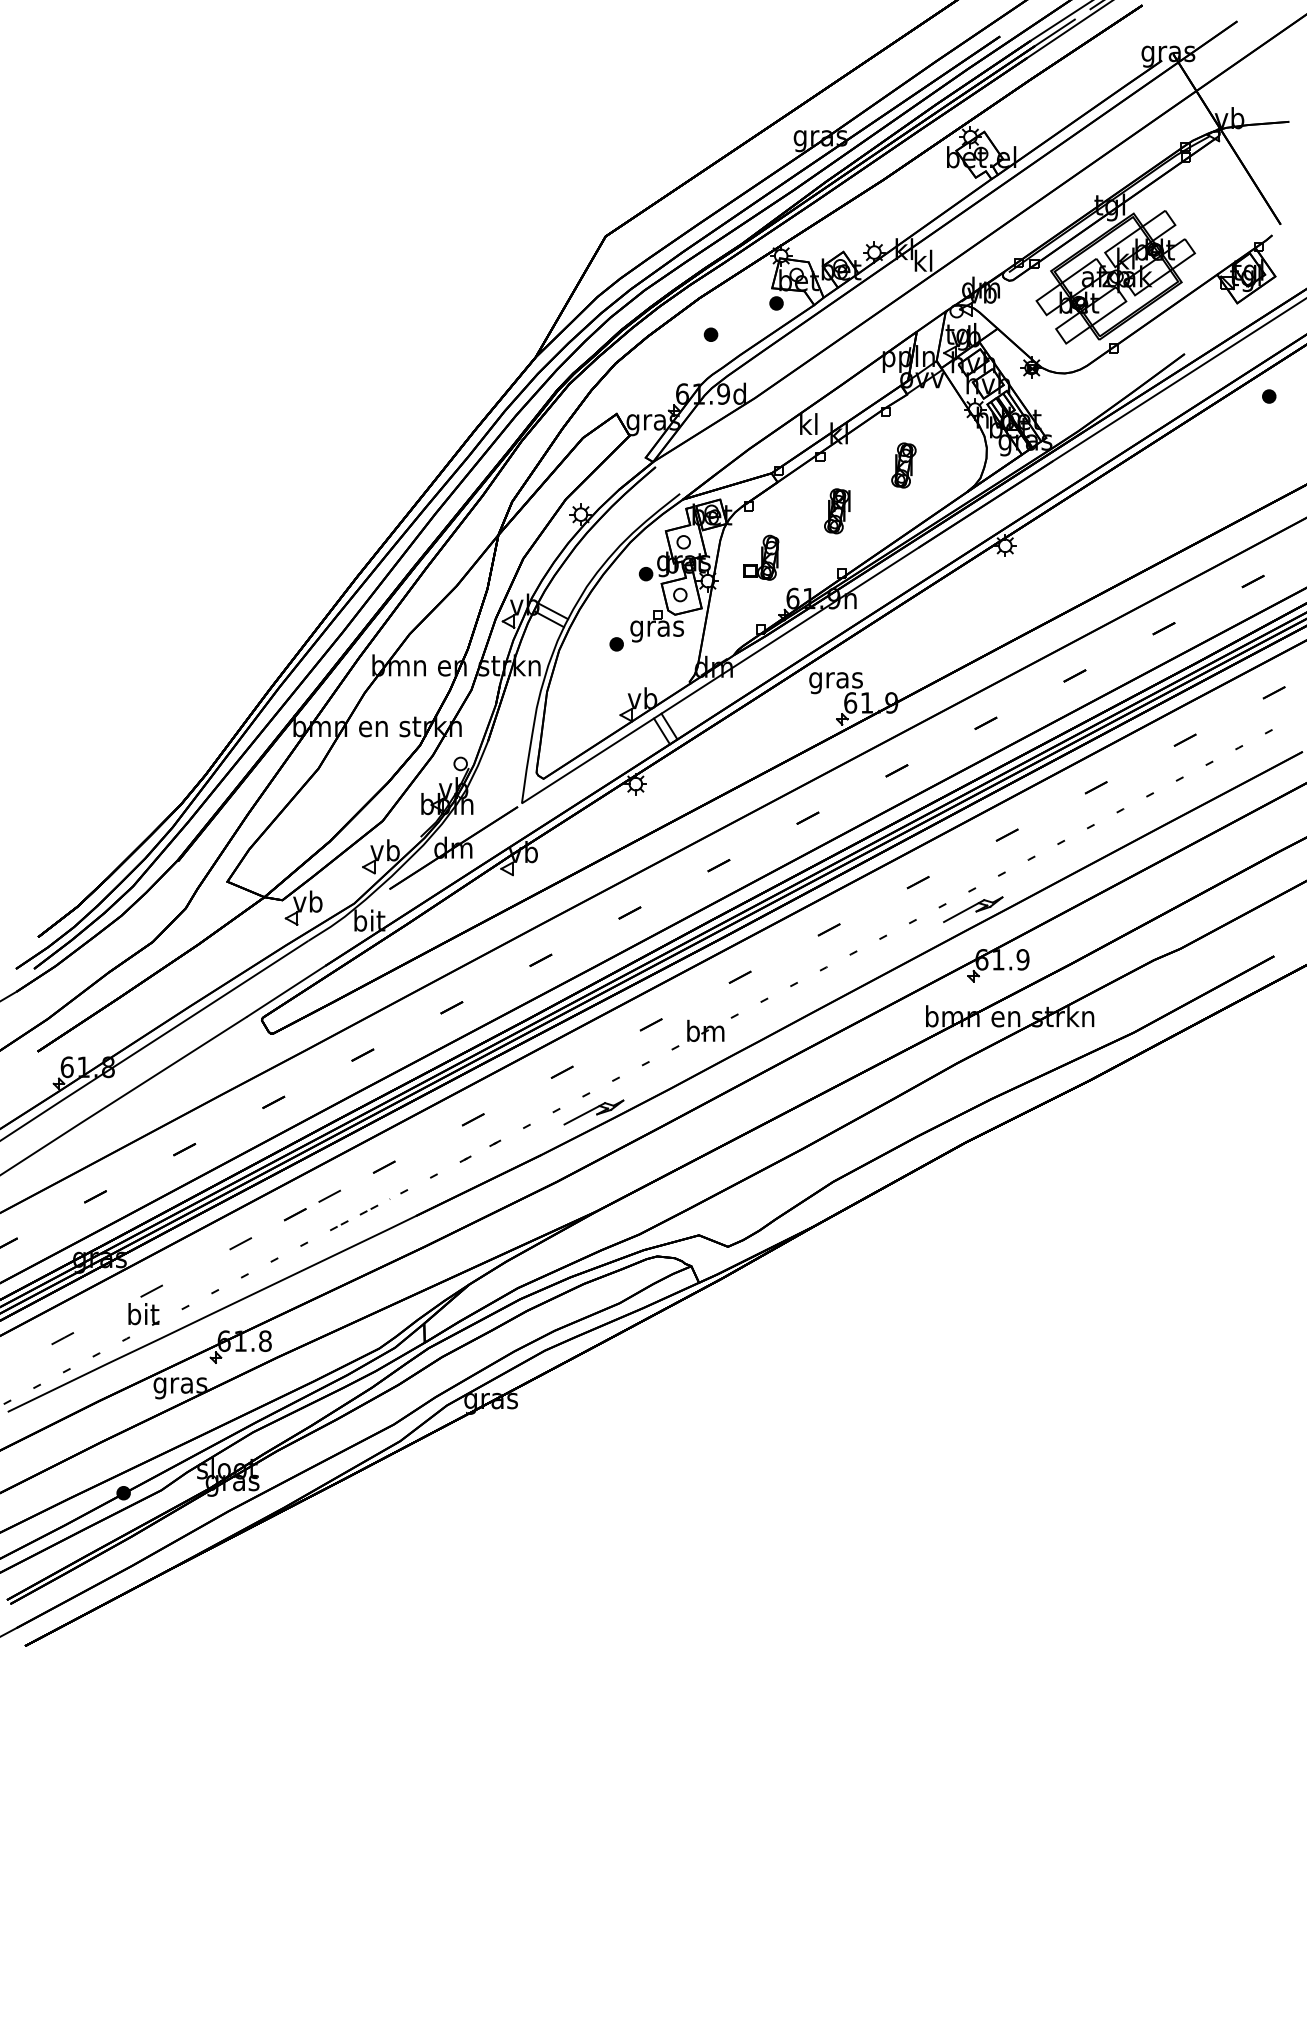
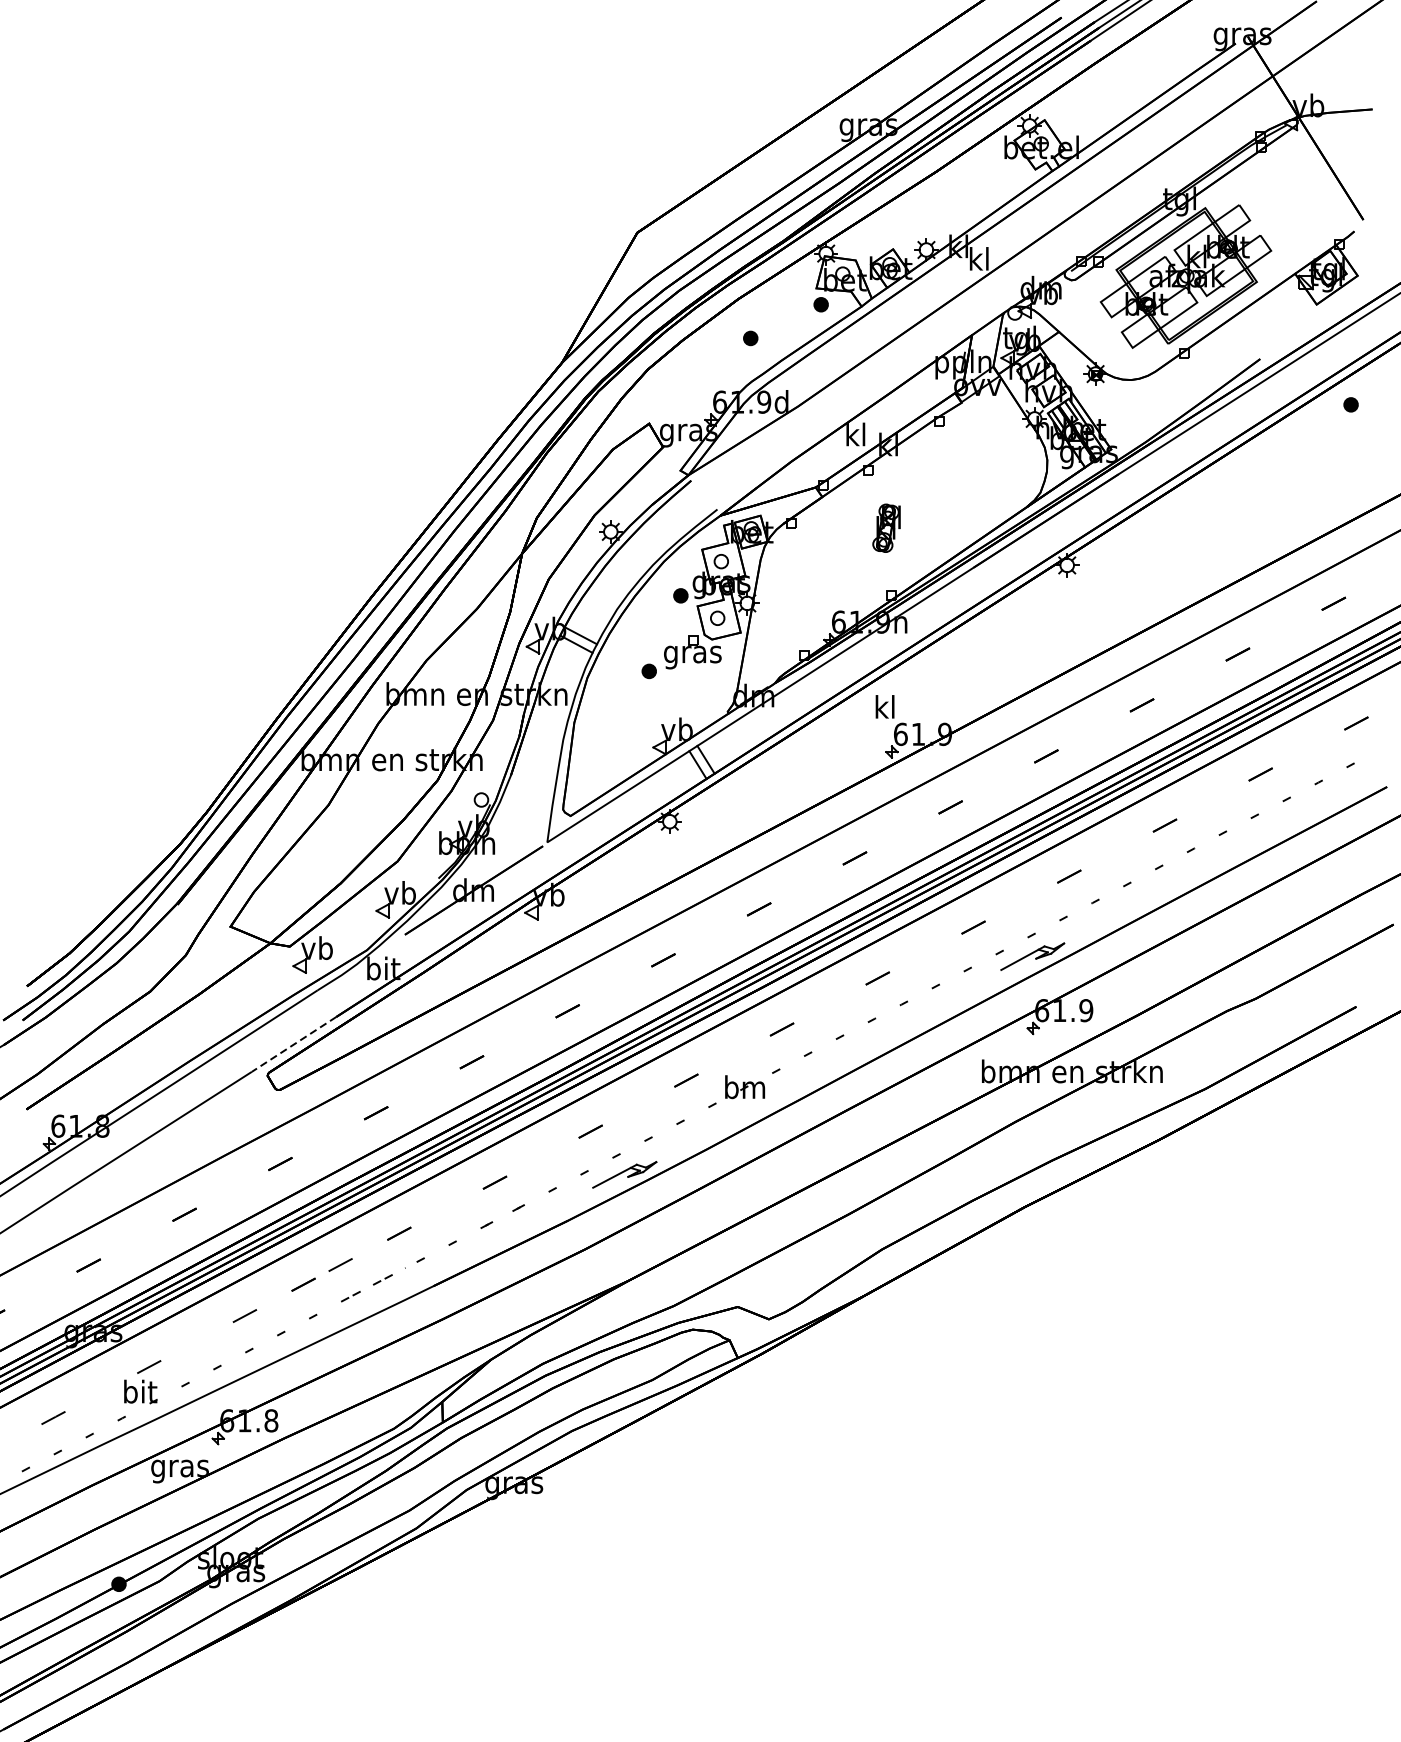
part: (903, 465) -> (957, 479), removed
part: (761, 557) -> (804, 577), removed
text: (835, 680) -> (884, 710), gras -> kl
line: (286, 991) -> (294, 1044), solid -> dashed

